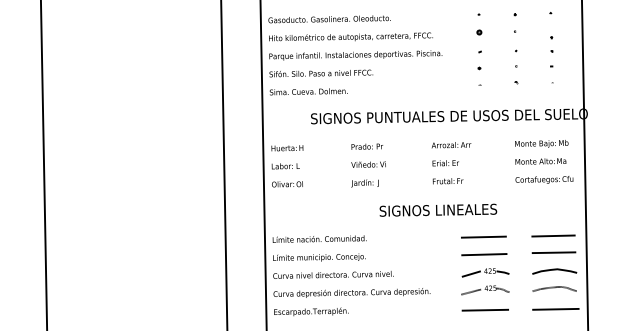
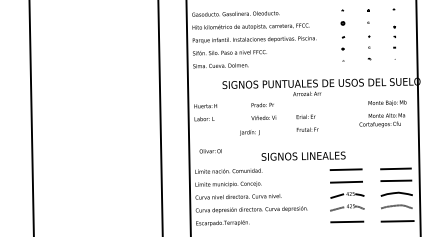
text: (451, 145) -> (307, 94), moved
text: (445, 163) -> (305, 117), moved
text: (544, 179) -> (380, 124), moved
text: (447, 181) -> (307, 129), moved
text: (364, 183) -> (249, 132), moved
text: (287, 184) -> (210, 151), moved
text: (438, 209) -> (303, 155), moved

